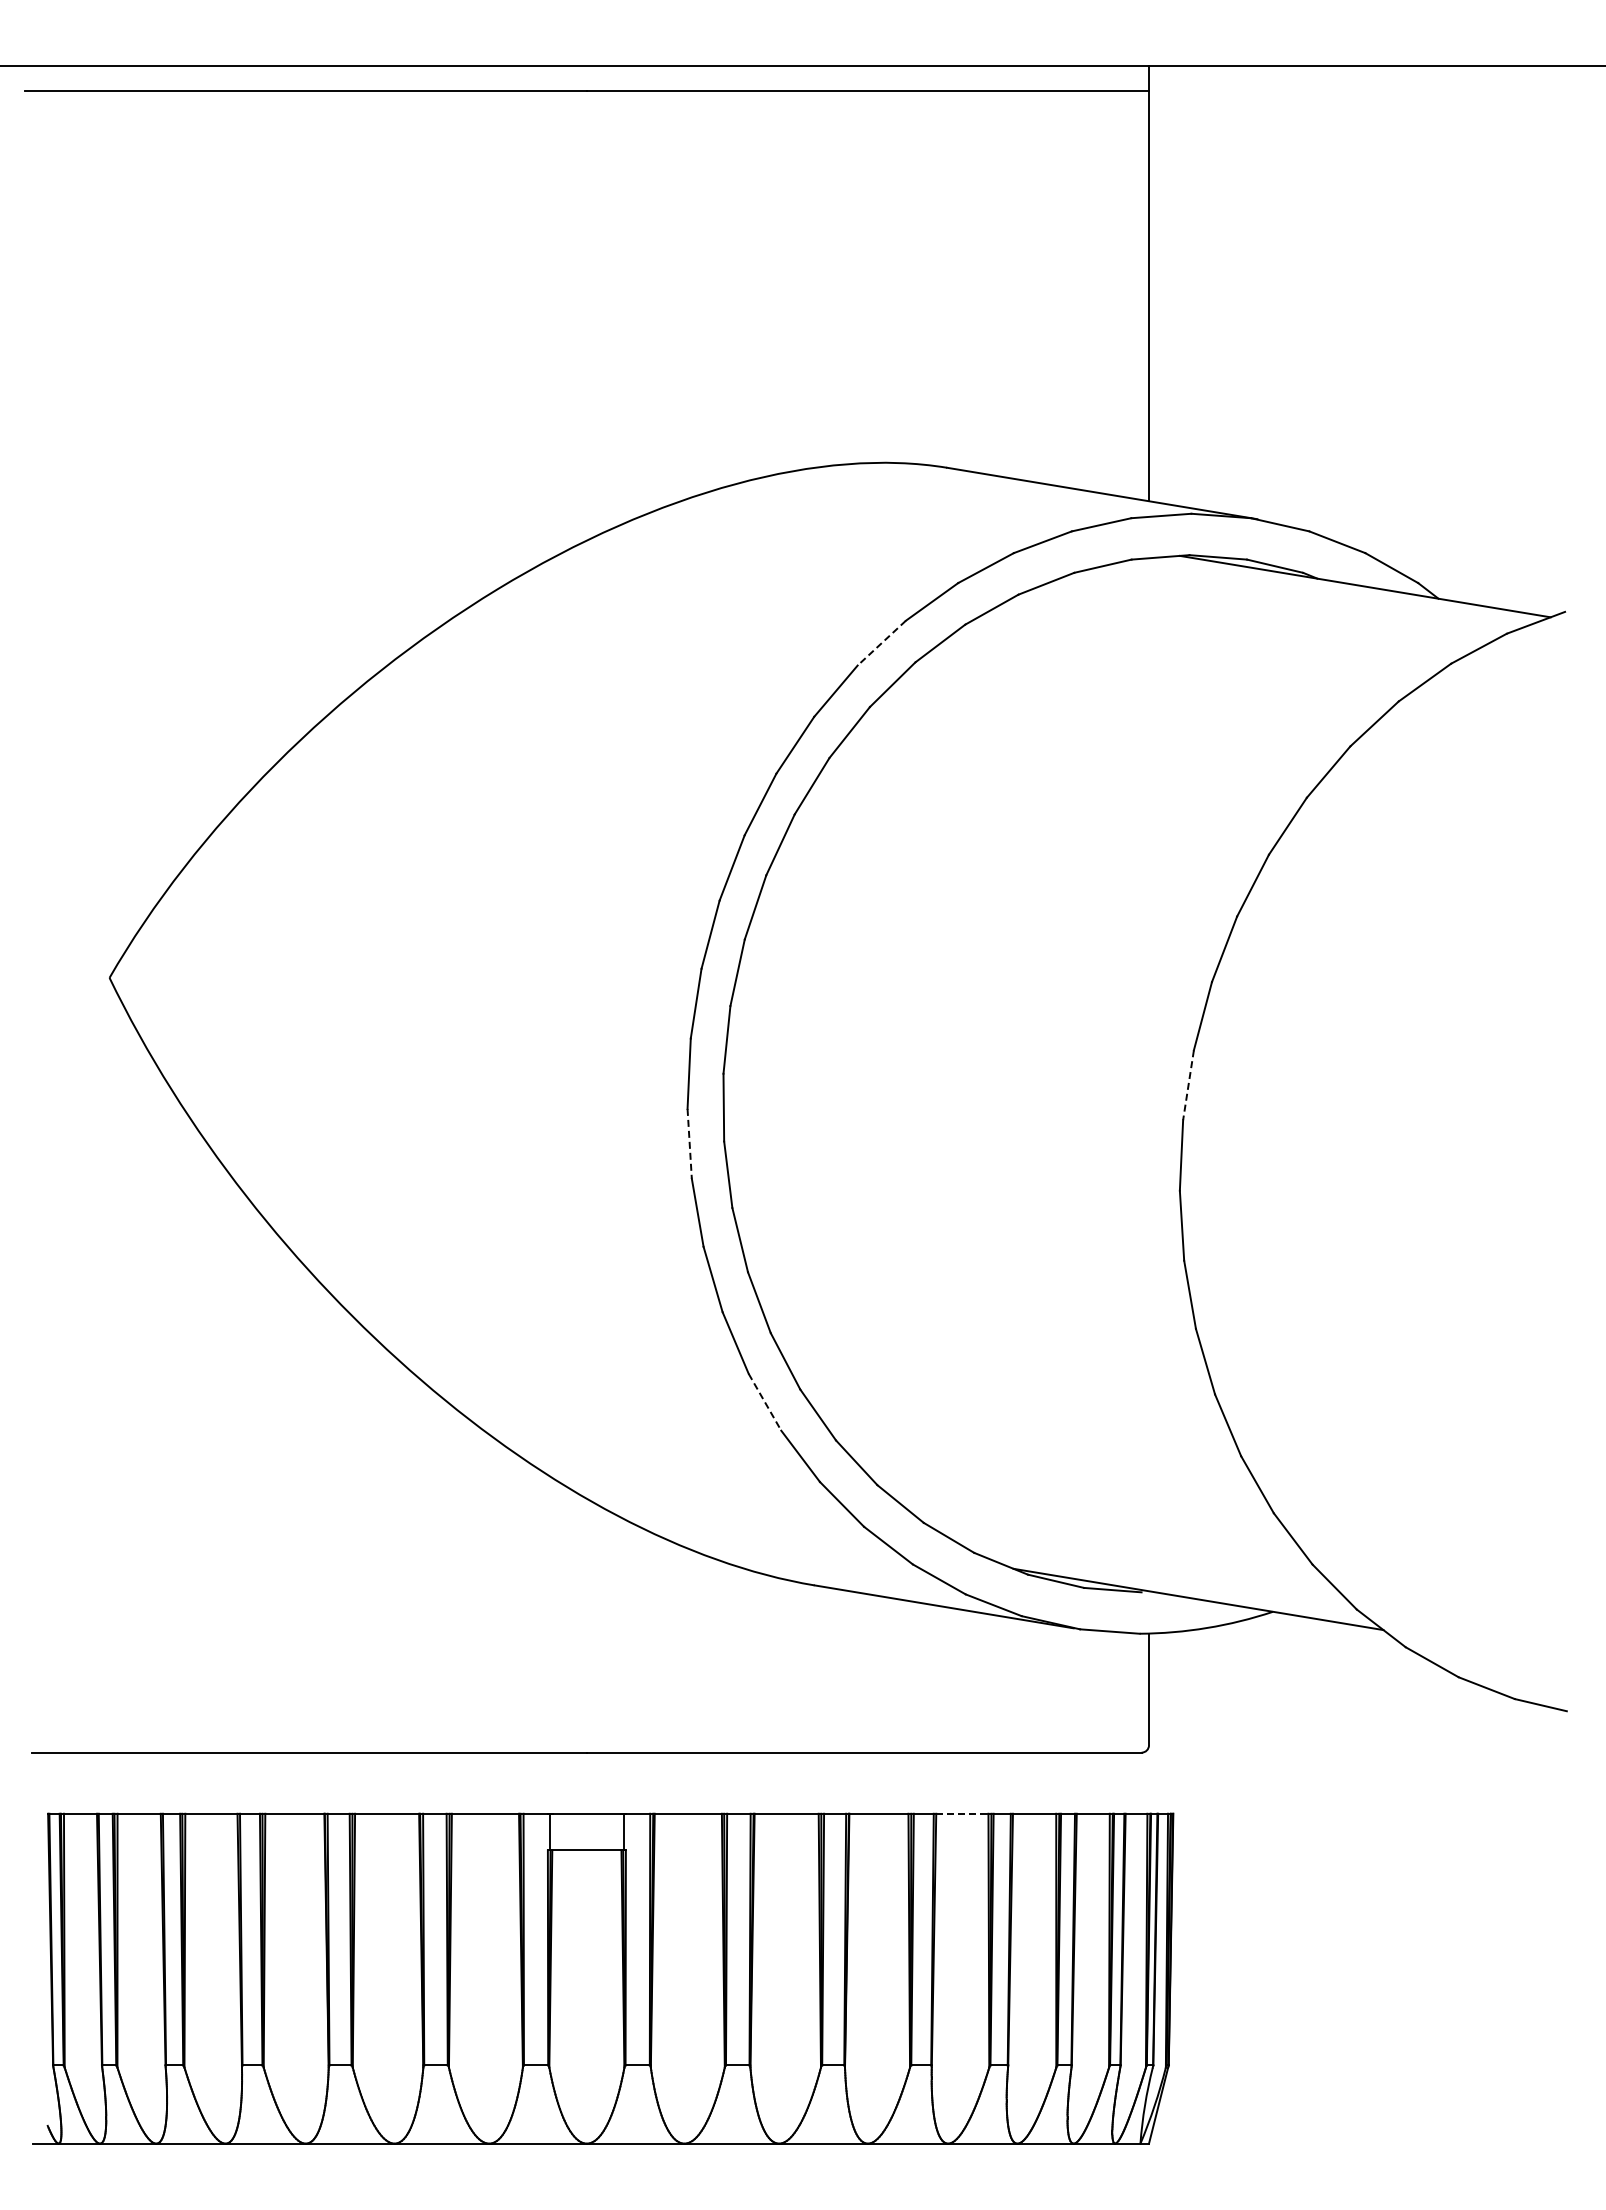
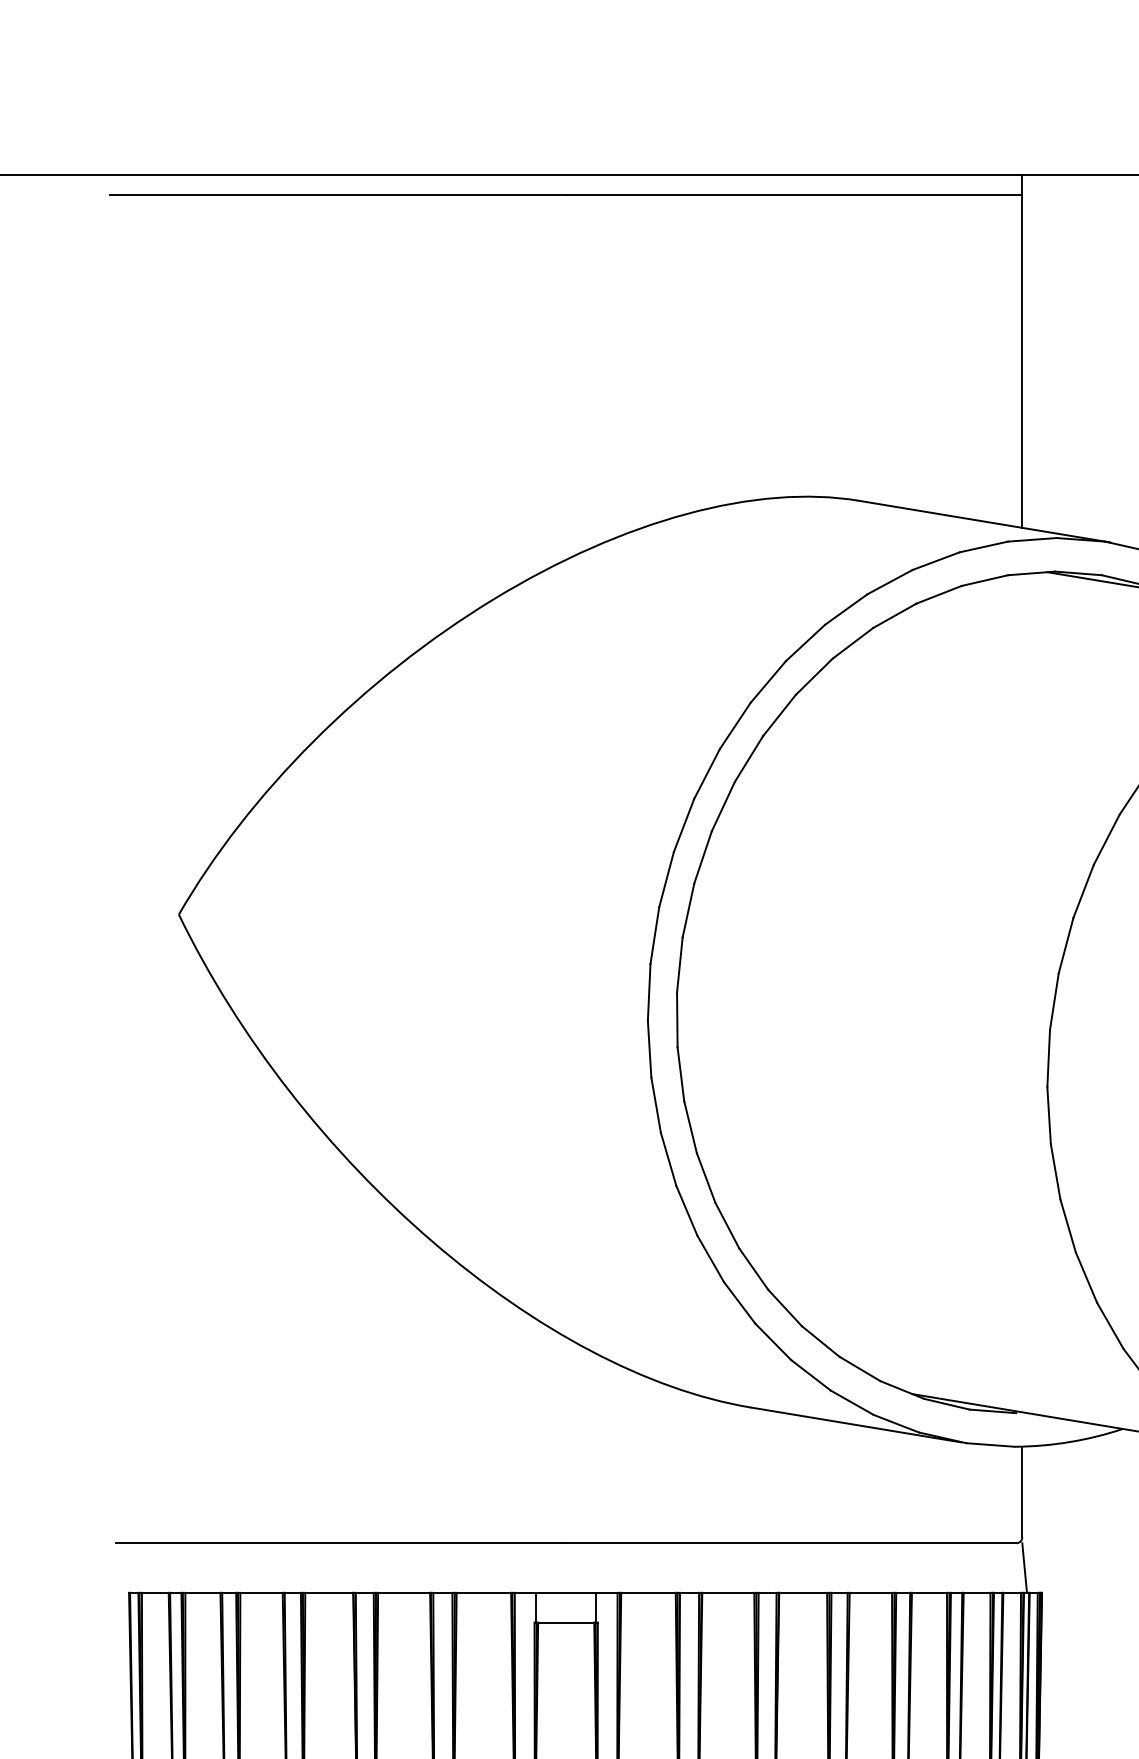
line: (881, 643) -> (805, 643), dashed -> solid
line: (1188, 1085) -> (1054, 1001), dashed -> solid
line: (689, 1143) -> (649, 1048), dashed -> solid
line: (764, 1402) -> (710, 1259), dashed -> solid
line: (1151, 1782) -> (1024, 1567), added
line: (962, 1813) -> (870, 1592), dashed -> solid

